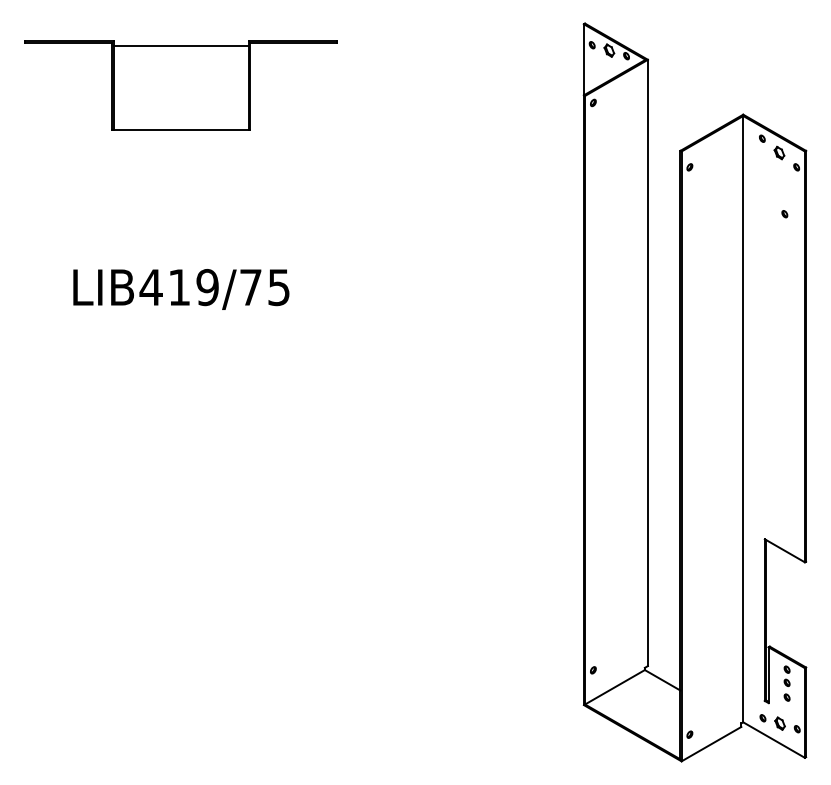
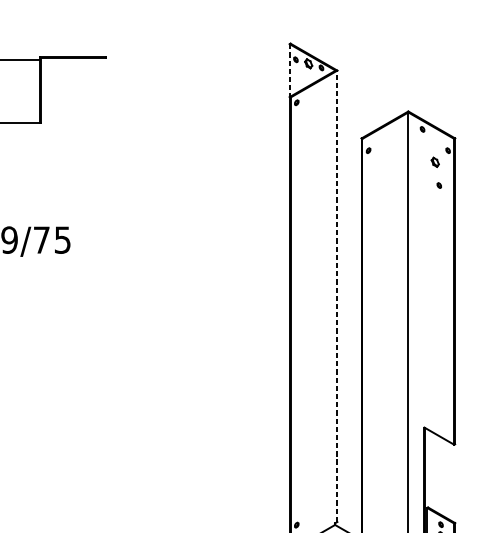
line: (583, 59) -> (289, 70), solid -> dashed
part: (779, 152) -> (435, 161), moved
line: (647, 362) -> (337, 295), solid -> dashed

